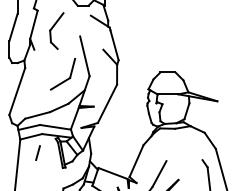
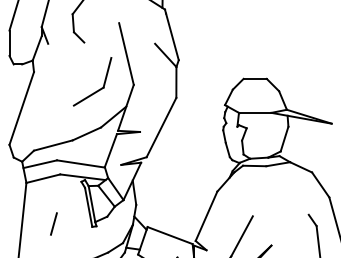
line: (37, 152) -> (53, 223), moved

